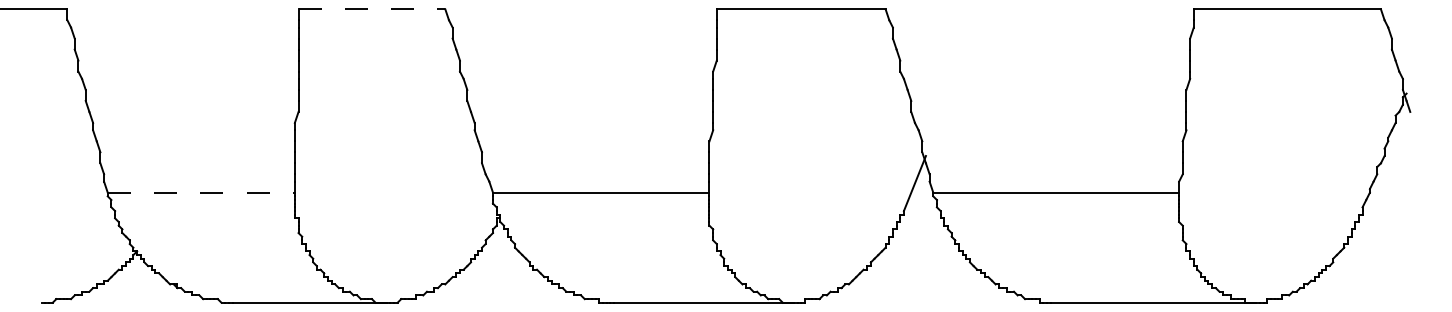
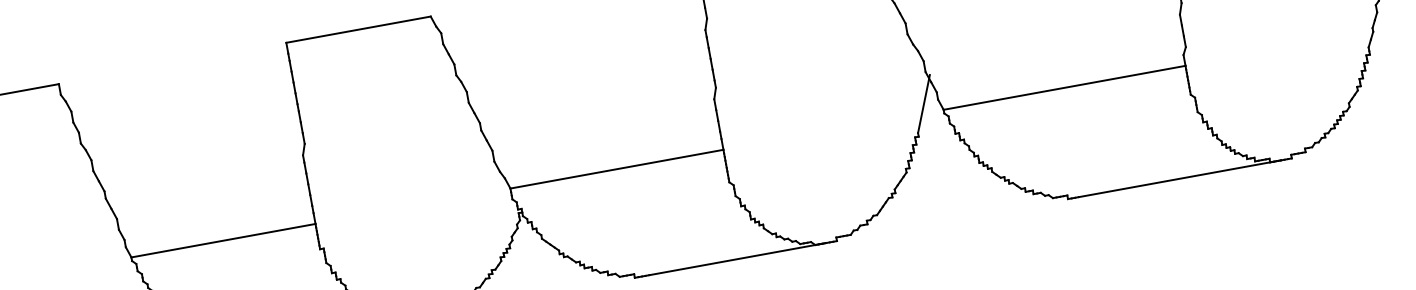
line: (372, 9) -> (359, 29), dashed -> solid
line: (201, 192) -> (223, 240), dashed -> solid

